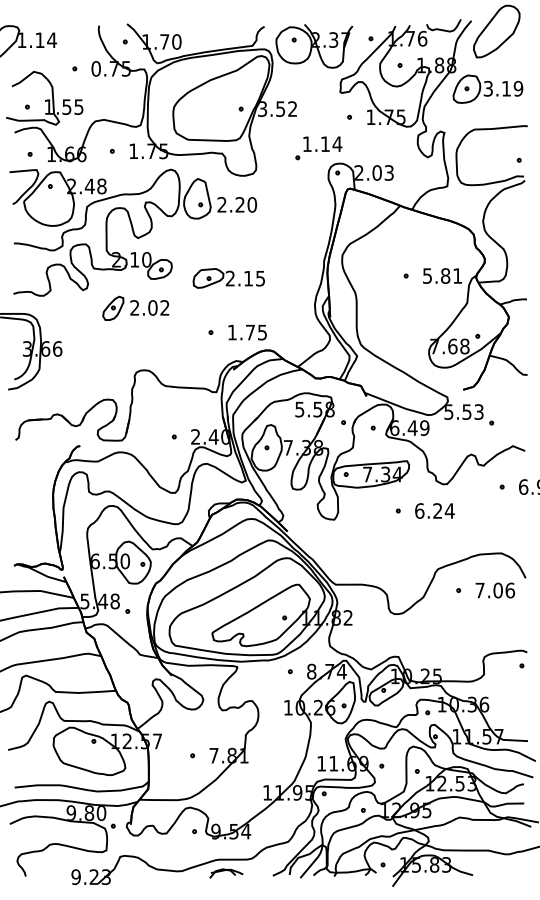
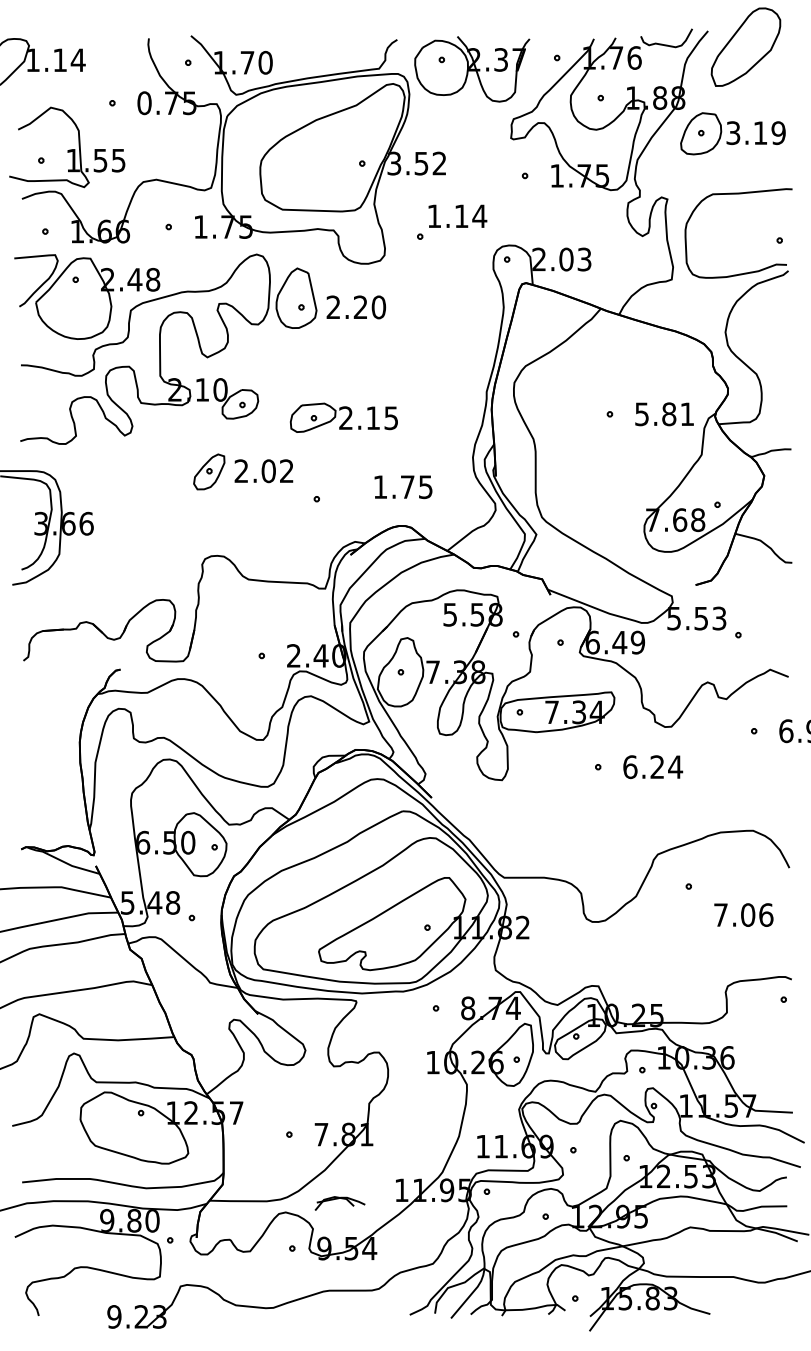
part: (318, 148) -> (451, 222), moved
part: (135, 307) -> (242, 470), moved
text: (247, 332) -> (403, 487), moved
text: (495, 590) -> (744, 915), moved
part: (226, 873) -> (340, 1203), moved

